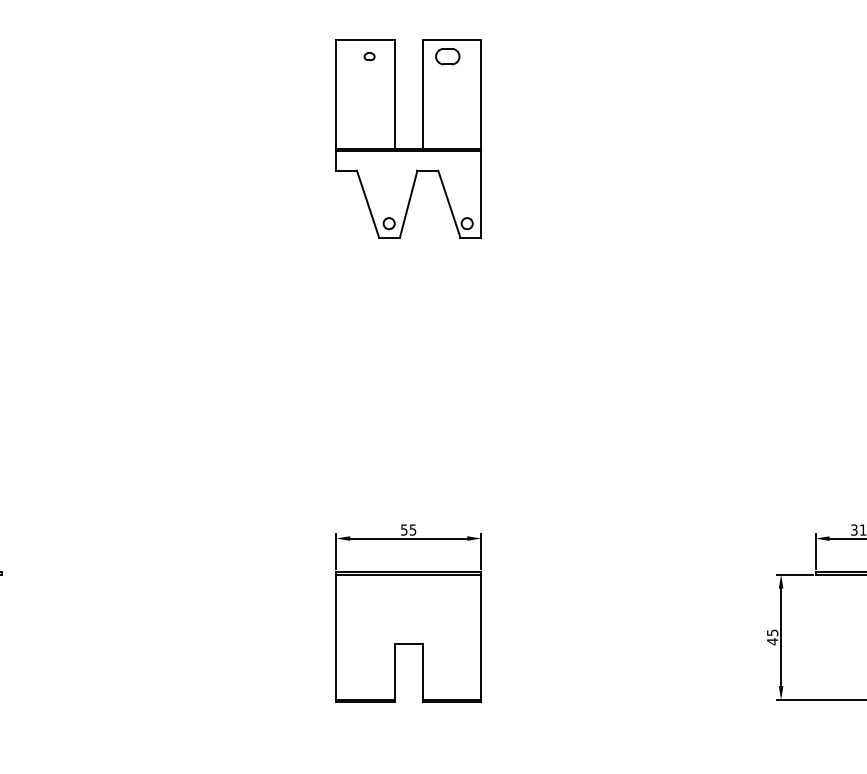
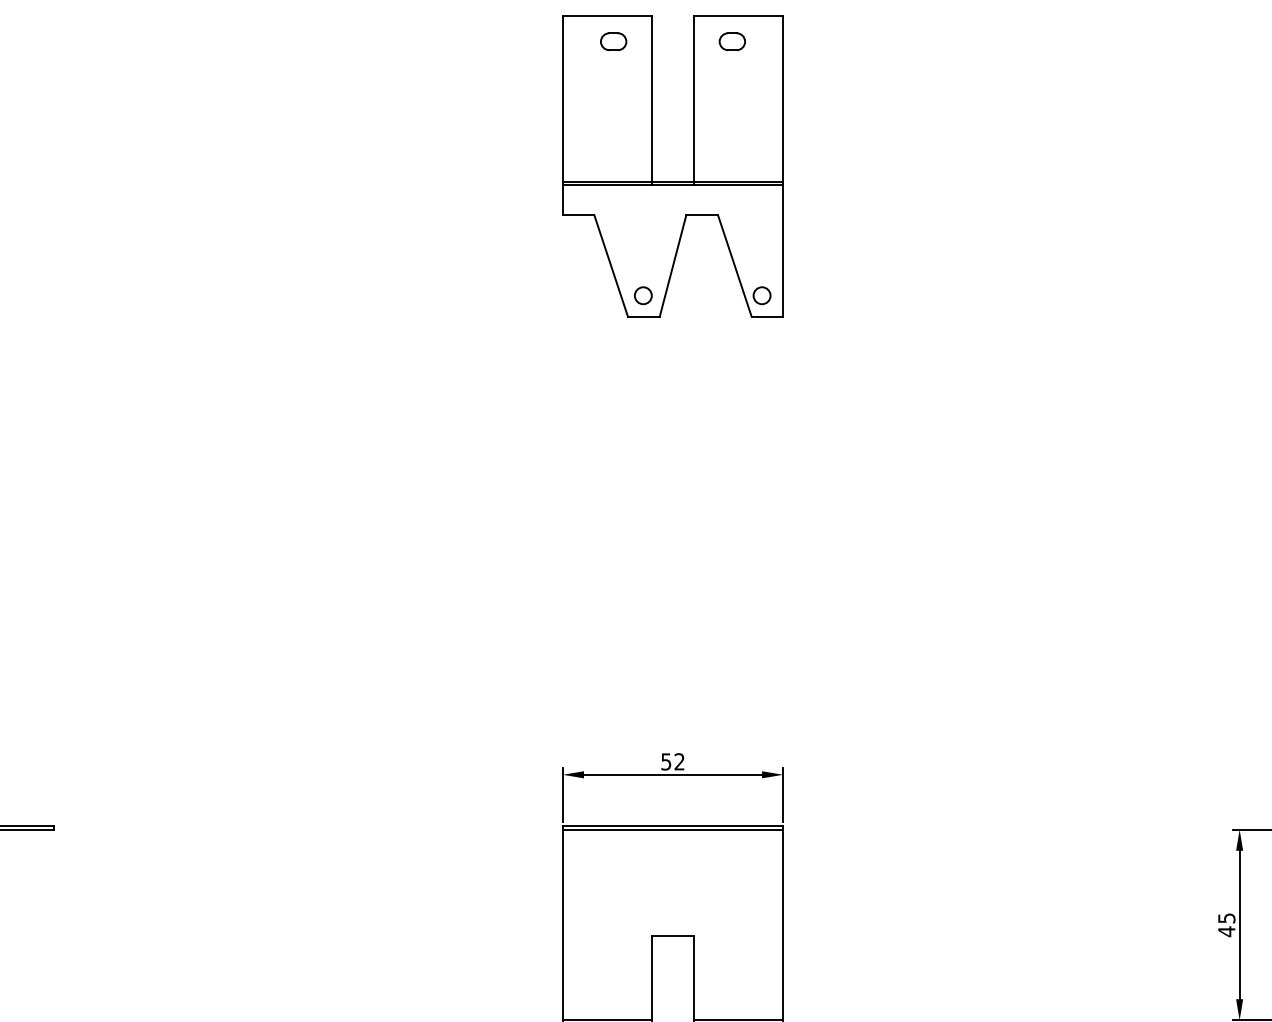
part: (369, 56) -> (613, 41), size x1.67
part: (447, 56) -> (732, 41), size x0.71
text: (412, 529) -> (678, 761), 55 -> 52

